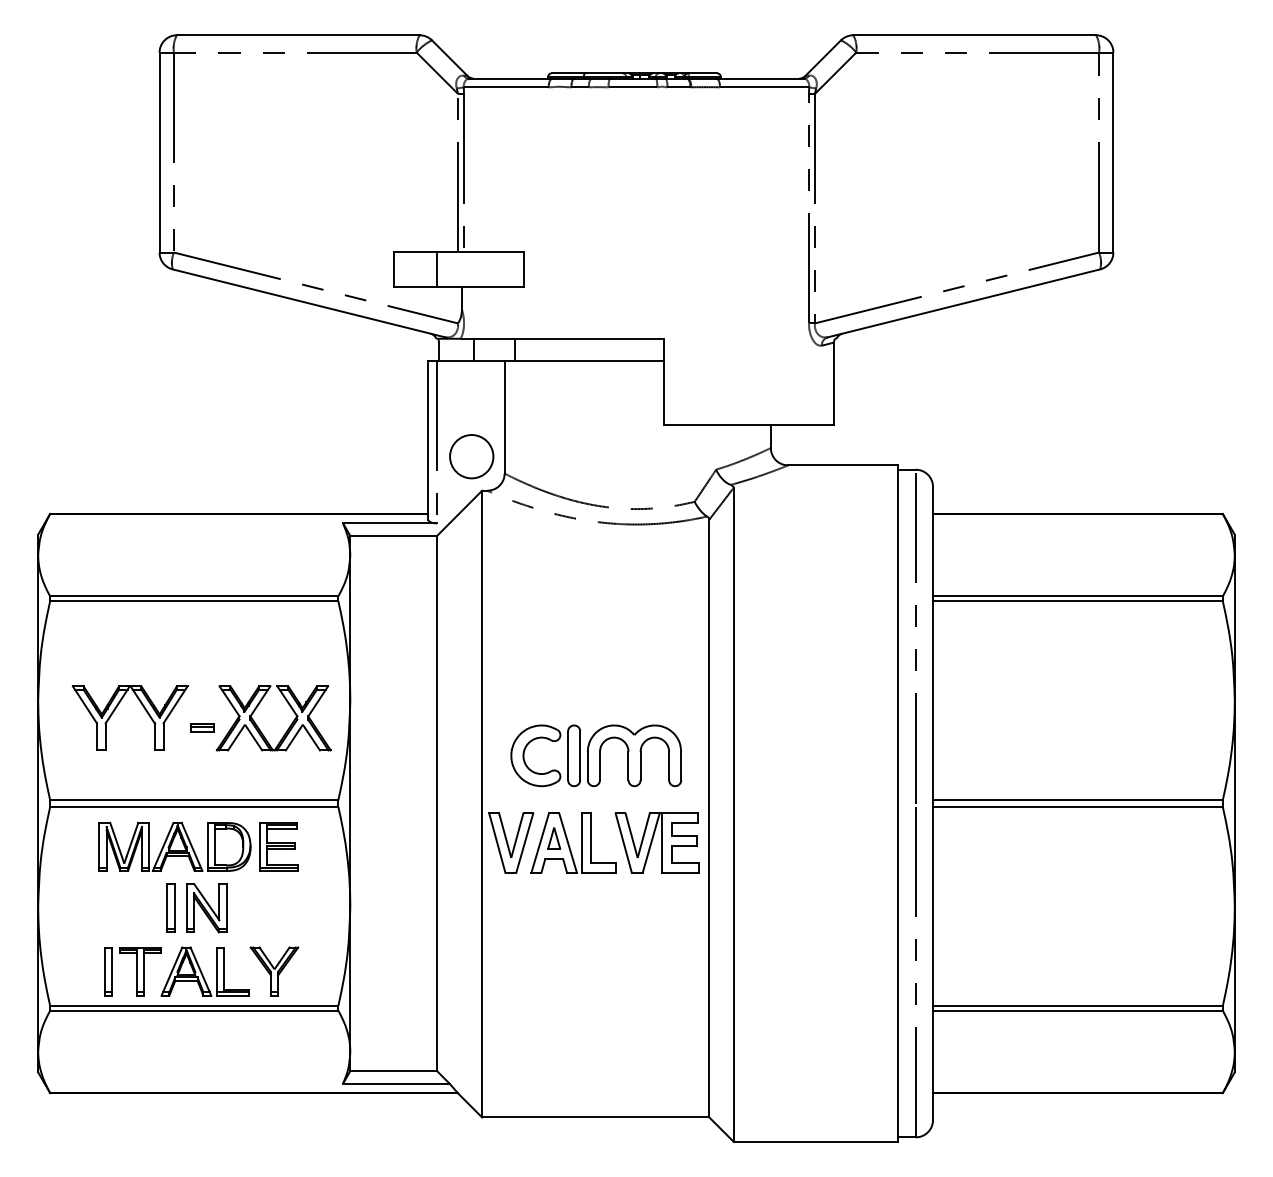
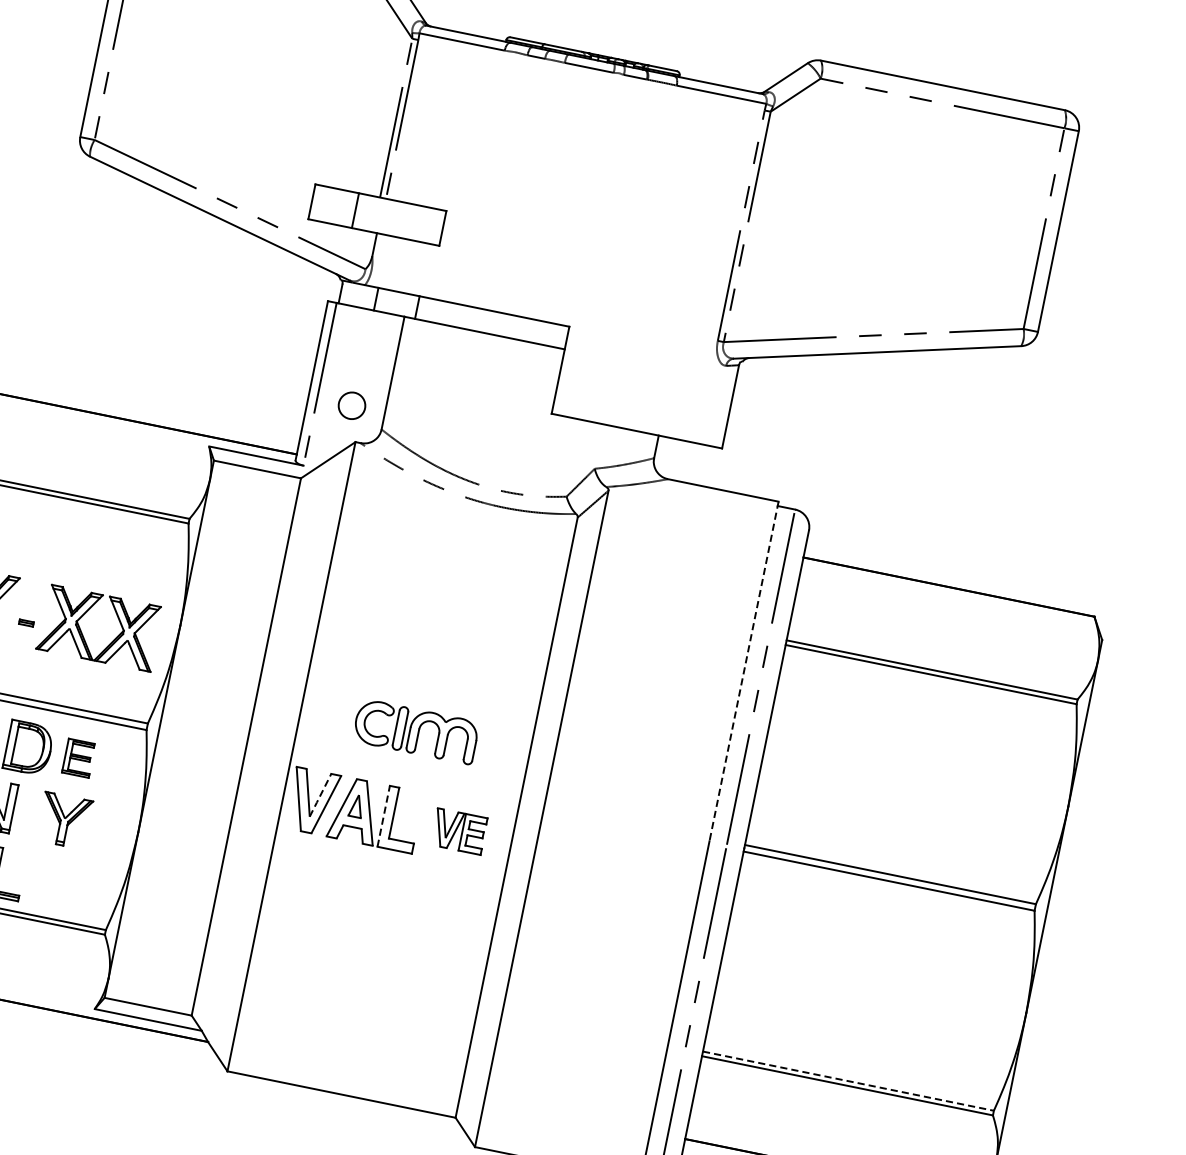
circle: (471, 456) -> (351, 405), size x0.6
line: (898, 634) -> (744, 671), solid -> dashed
part: (202, 727) -> (26, 622), size x0.6
part: (596, 755) -> (416, 731), size x0.7
line: (517, 835) -> (320, 795), solid -> dashed
line: (581, 842) -> (383, 815), solid -> dashed
part: (656, 842) -> (458, 830), size x0.6
part: (278, 846) -> (78, 757), size x0.7
part: (274, 971) -> (64, 820), moved
line: (1077, 1006) -> (847, 1081), solid -> dashed

